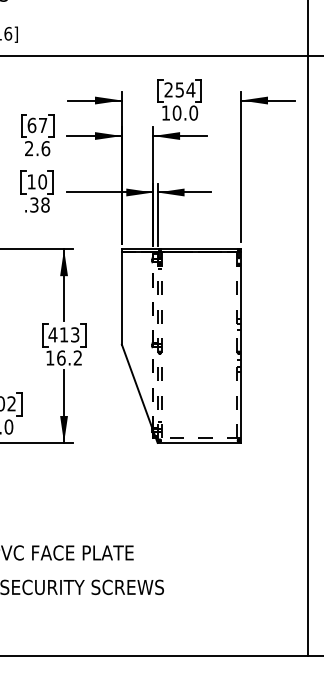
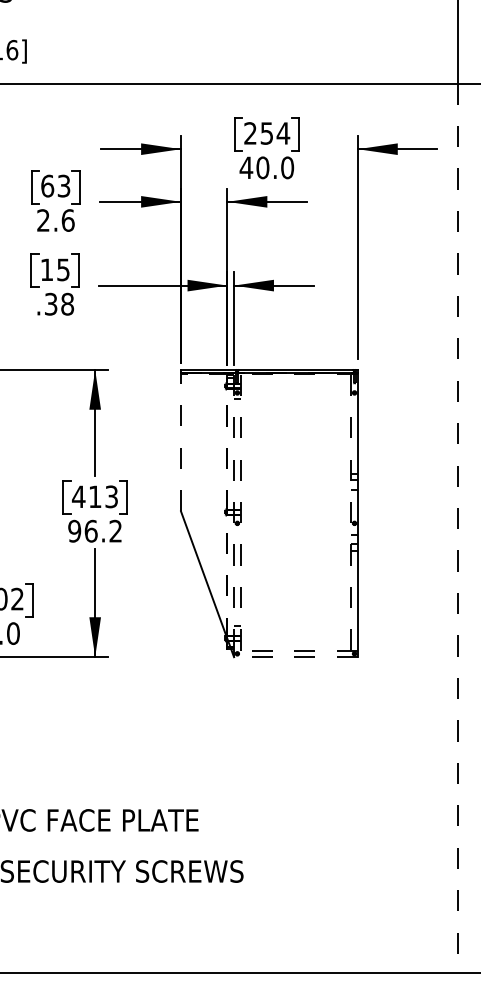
text: (165, 112) -> (245, 166), 10.0 -> 40.0
text: (42, 125) -> (63, 186), 67 -> 63
text: (42, 181) -> (63, 269), 10 -> 15
line: (121, 298) -> (180, 442), solid -> dashed
line: (308, 356) -> (457, 528), solid -> dashed
text: (49, 357) -> (73, 530), 16.2 -> 96.2
line: (199, 442) -> (296, 656), solid -> dashed

